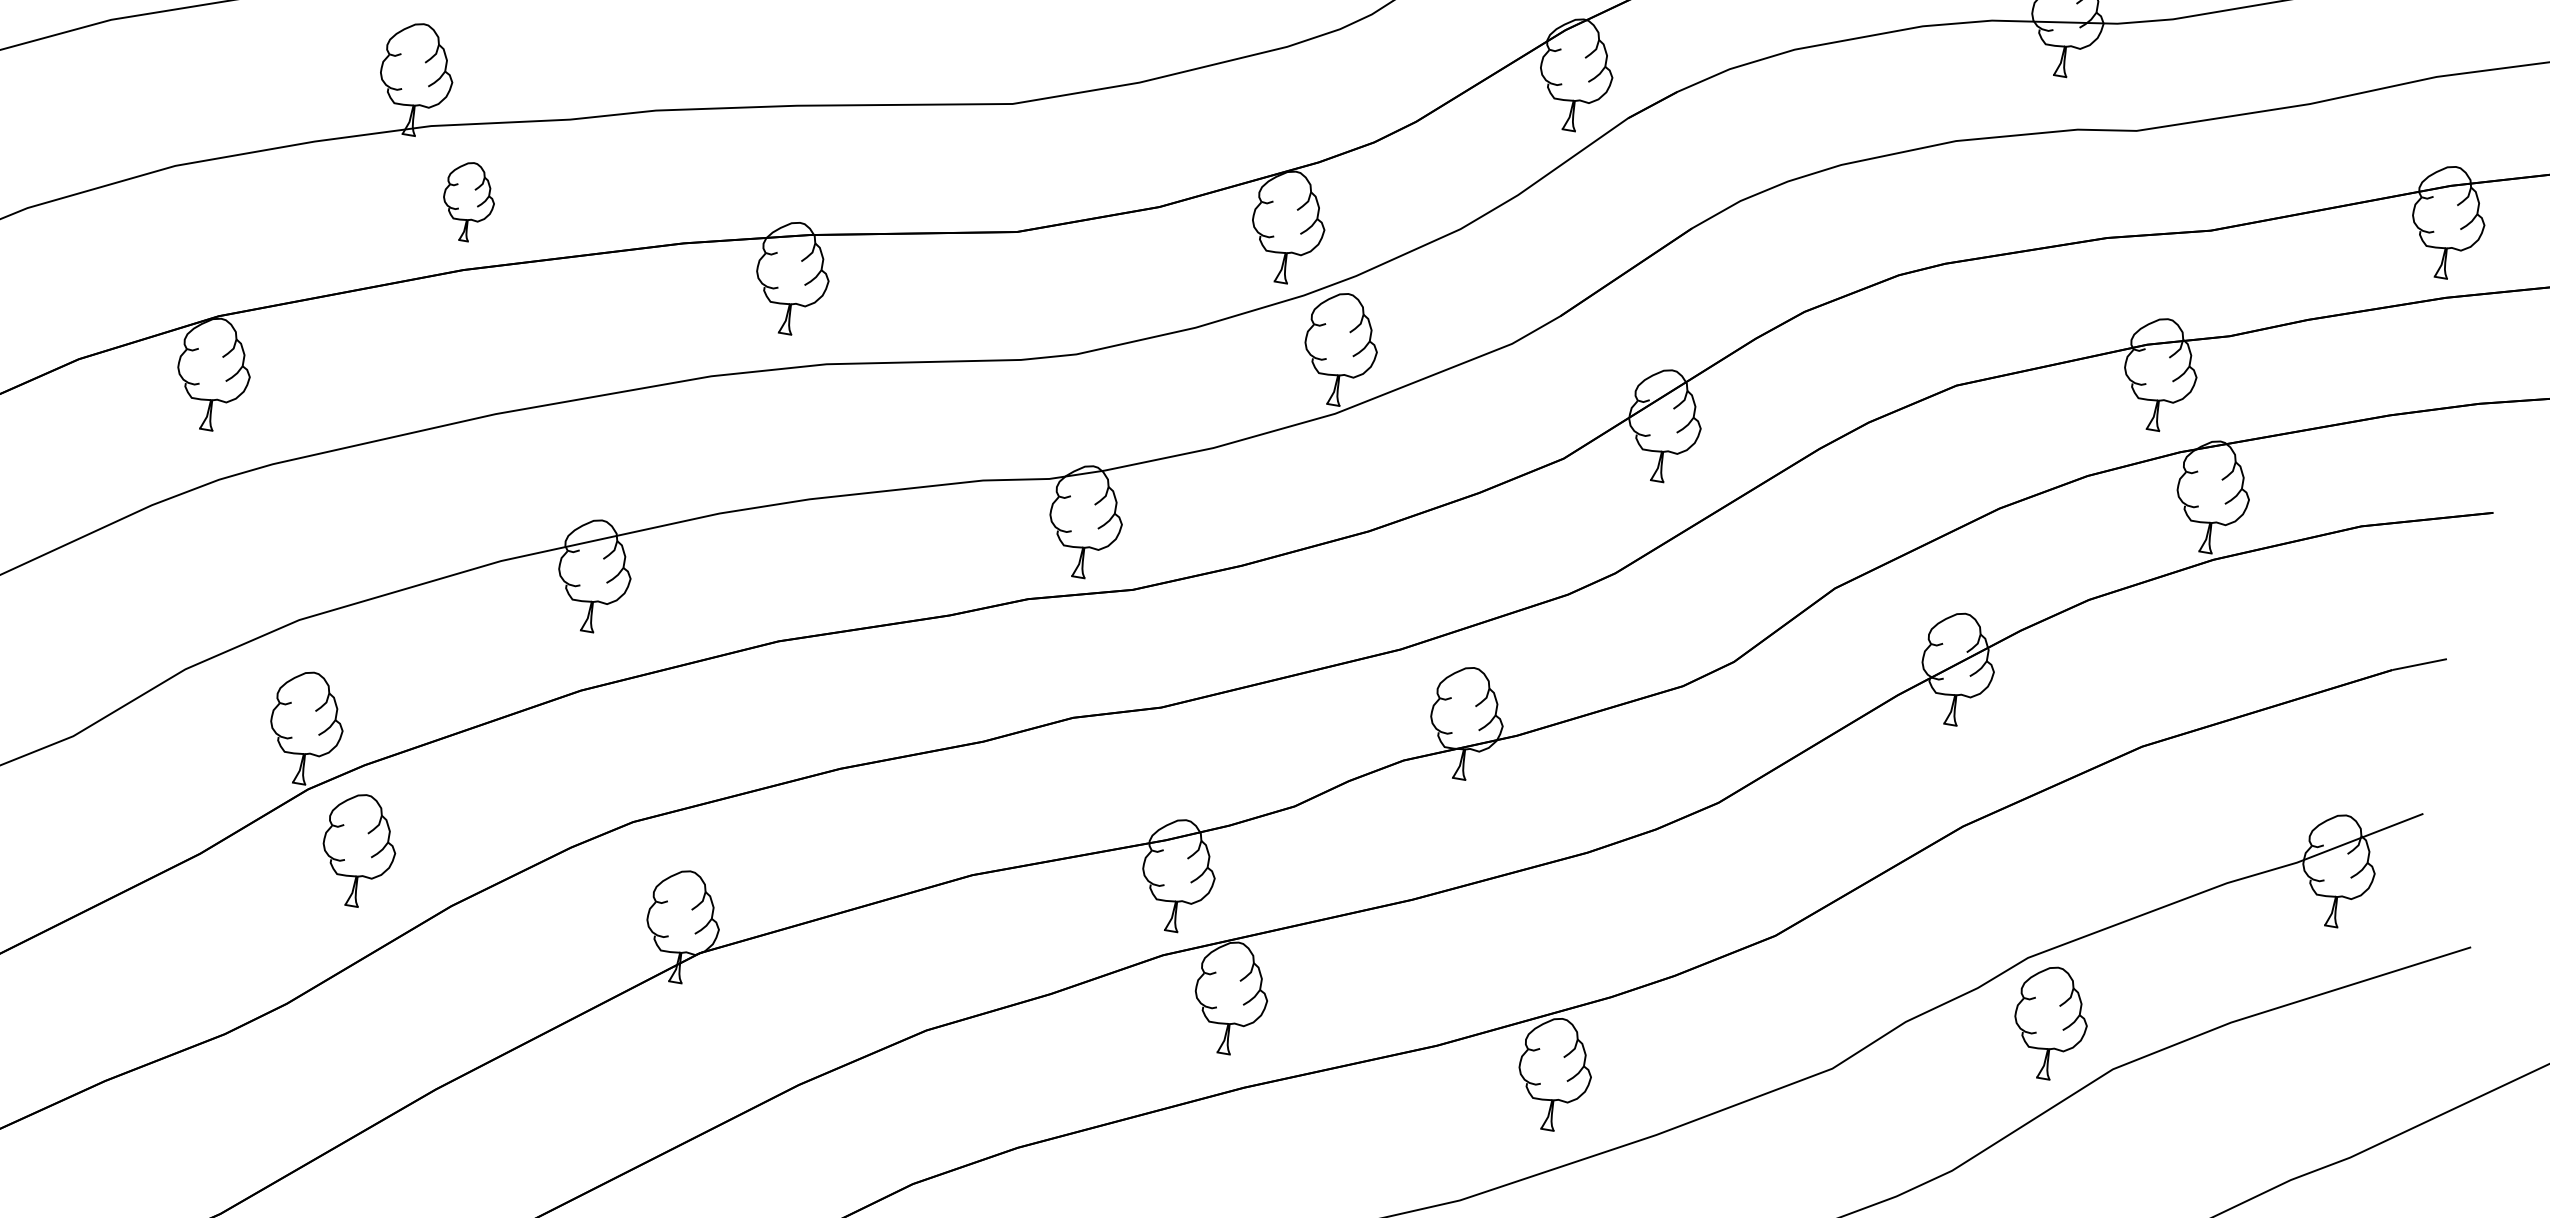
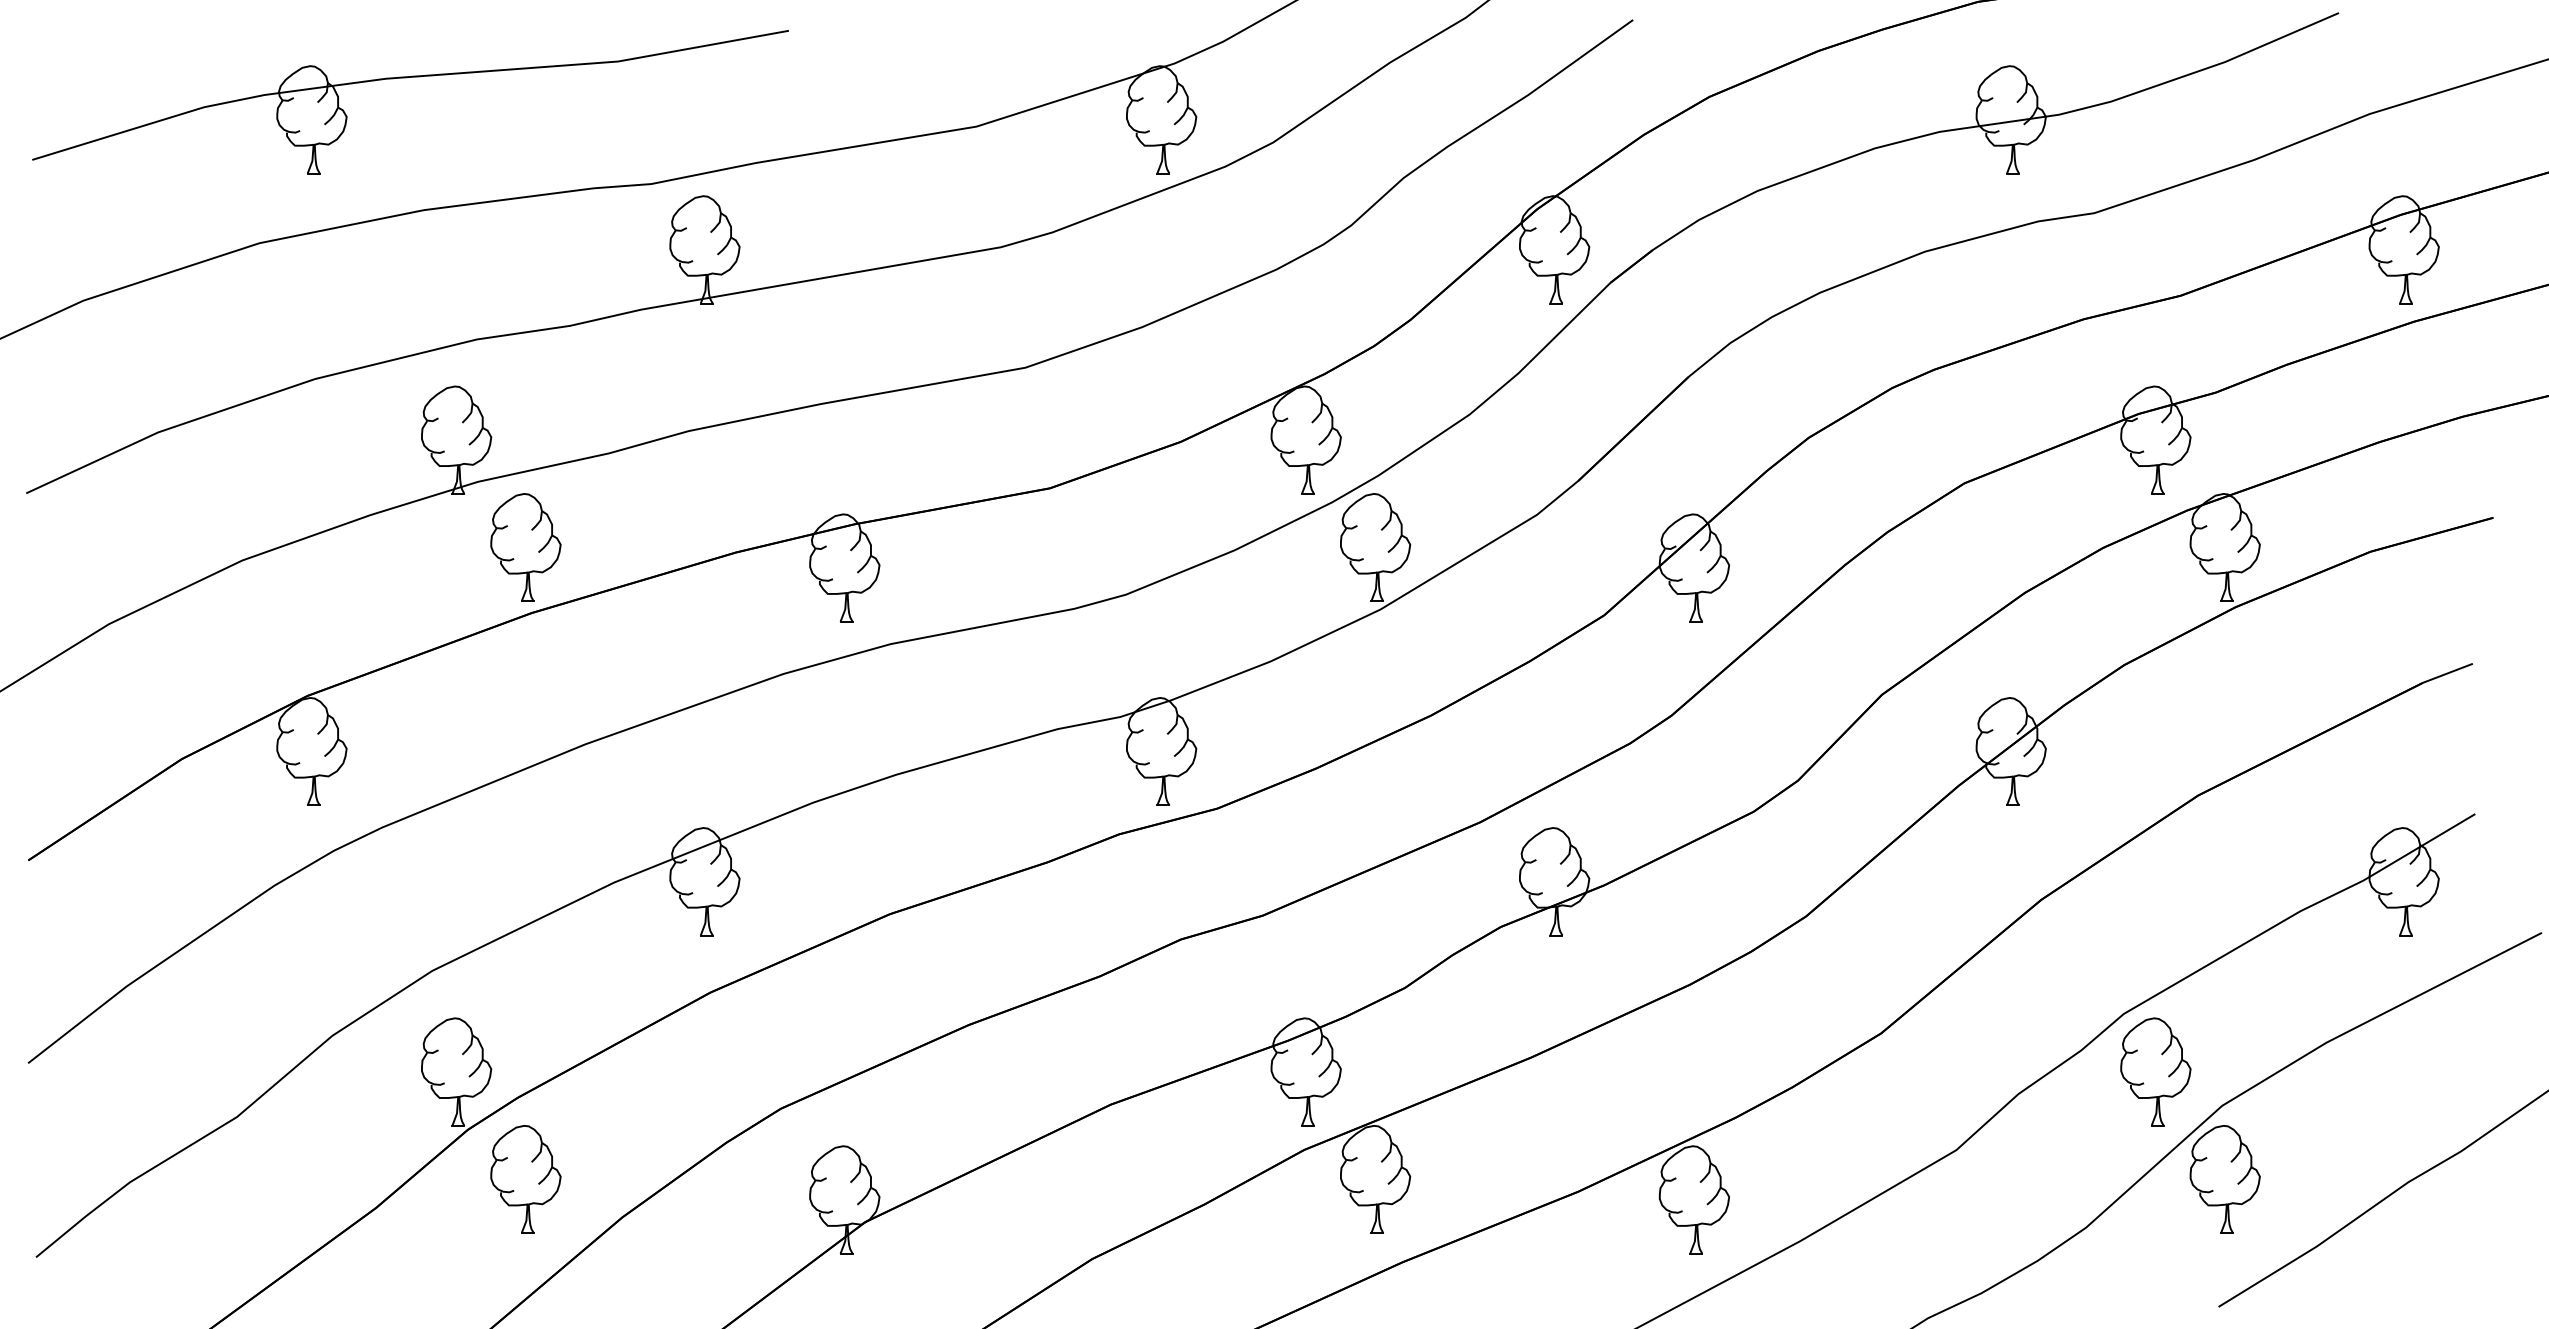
part: (468, 201) -> (525, 547), size x1.43
part: (2102, 1145) -> (2224, 1179), added

